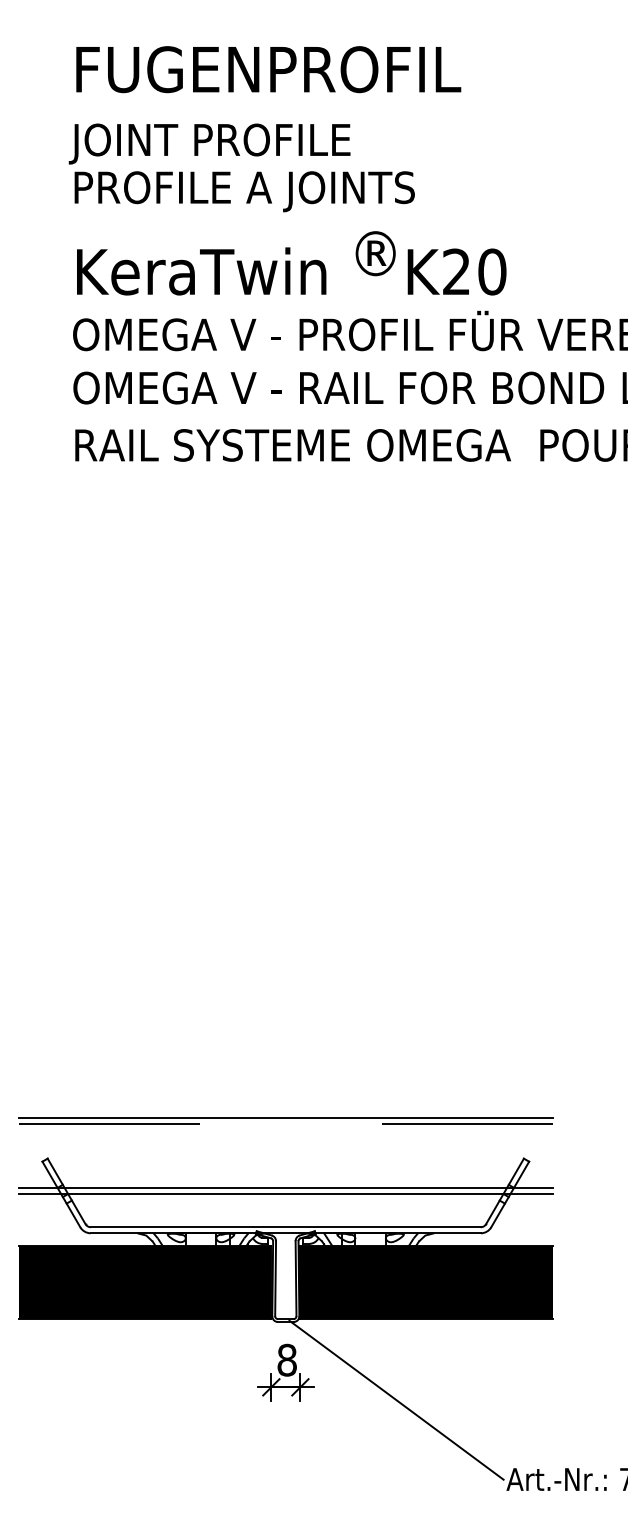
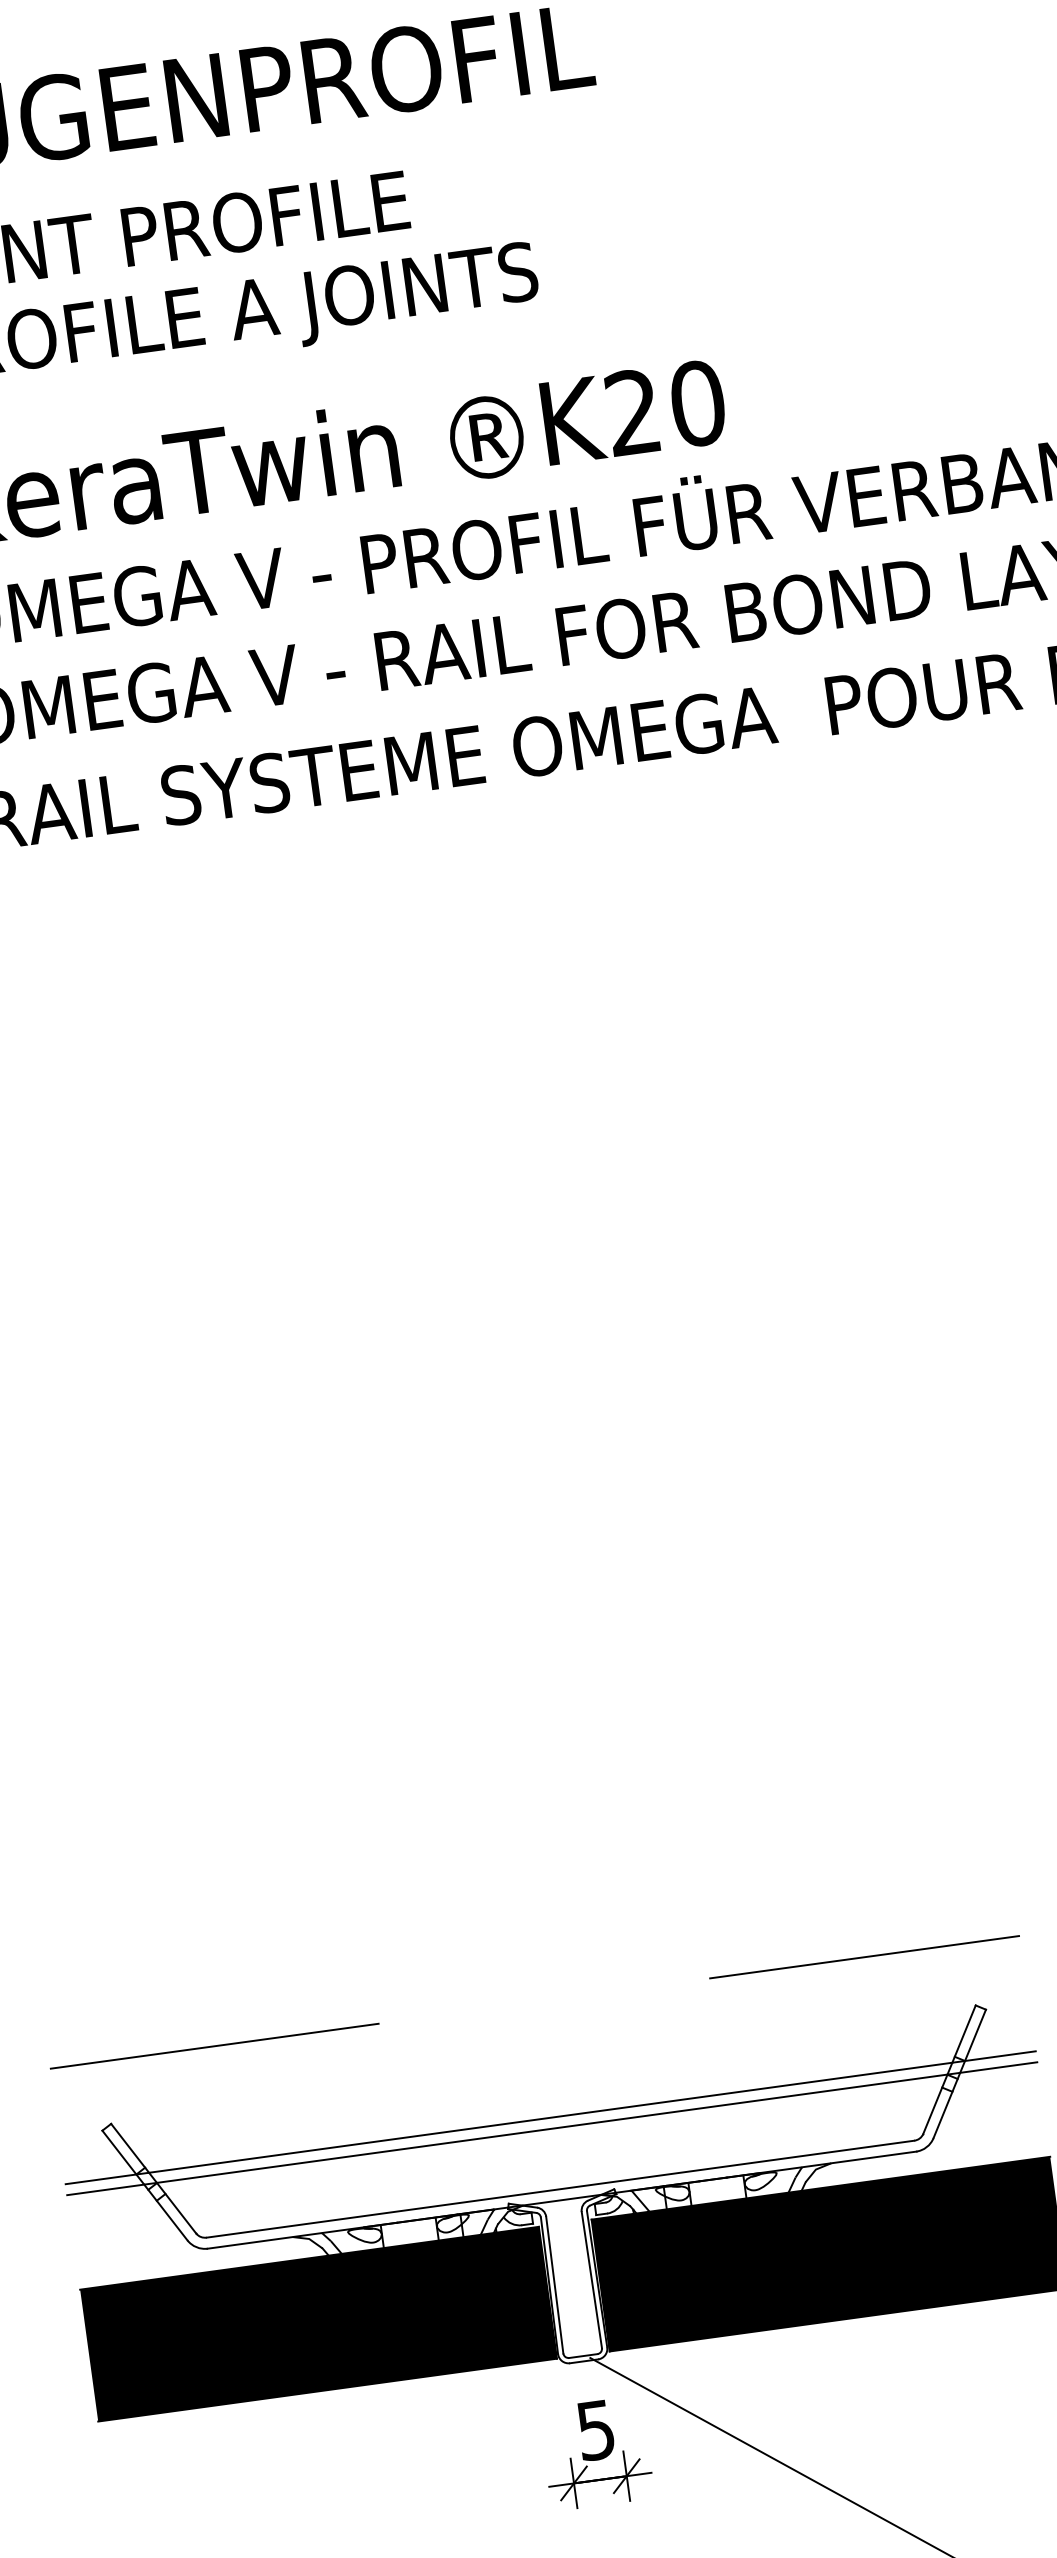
text: (375, 253) -> (486, 437), moved
line: (285, 1118) -> (532, 1991), removed
text: (286, 1359) -> (594, 2429), 8 -> 5

